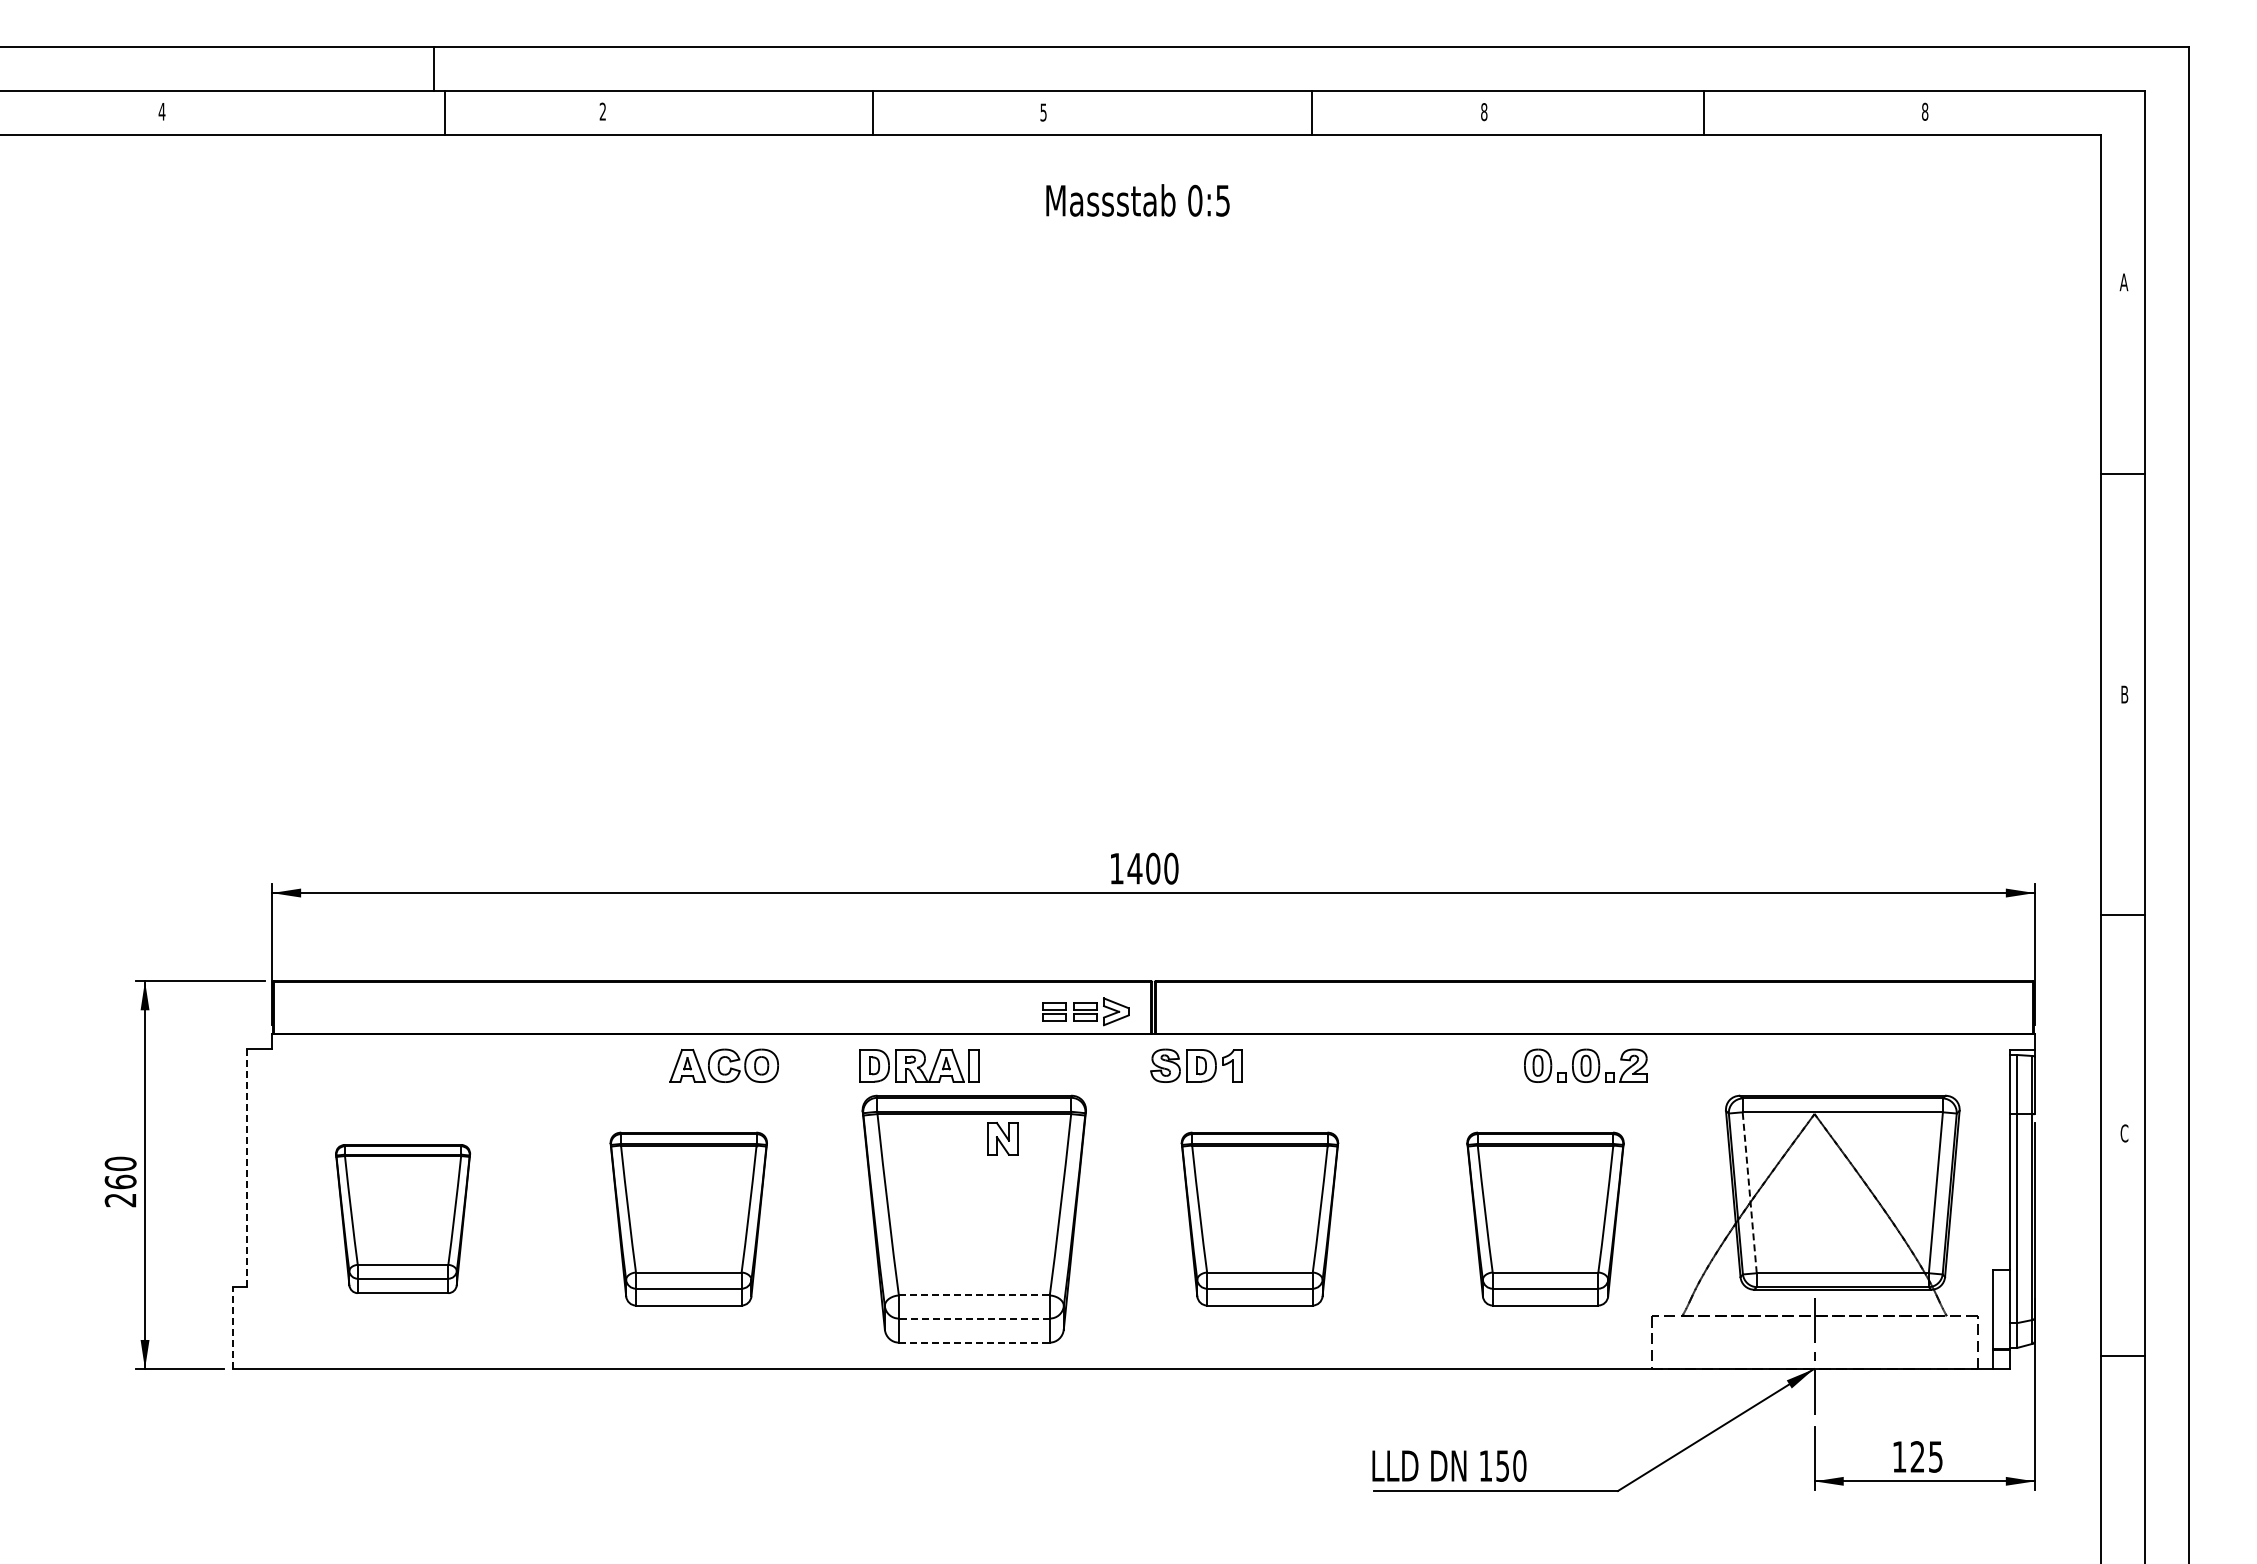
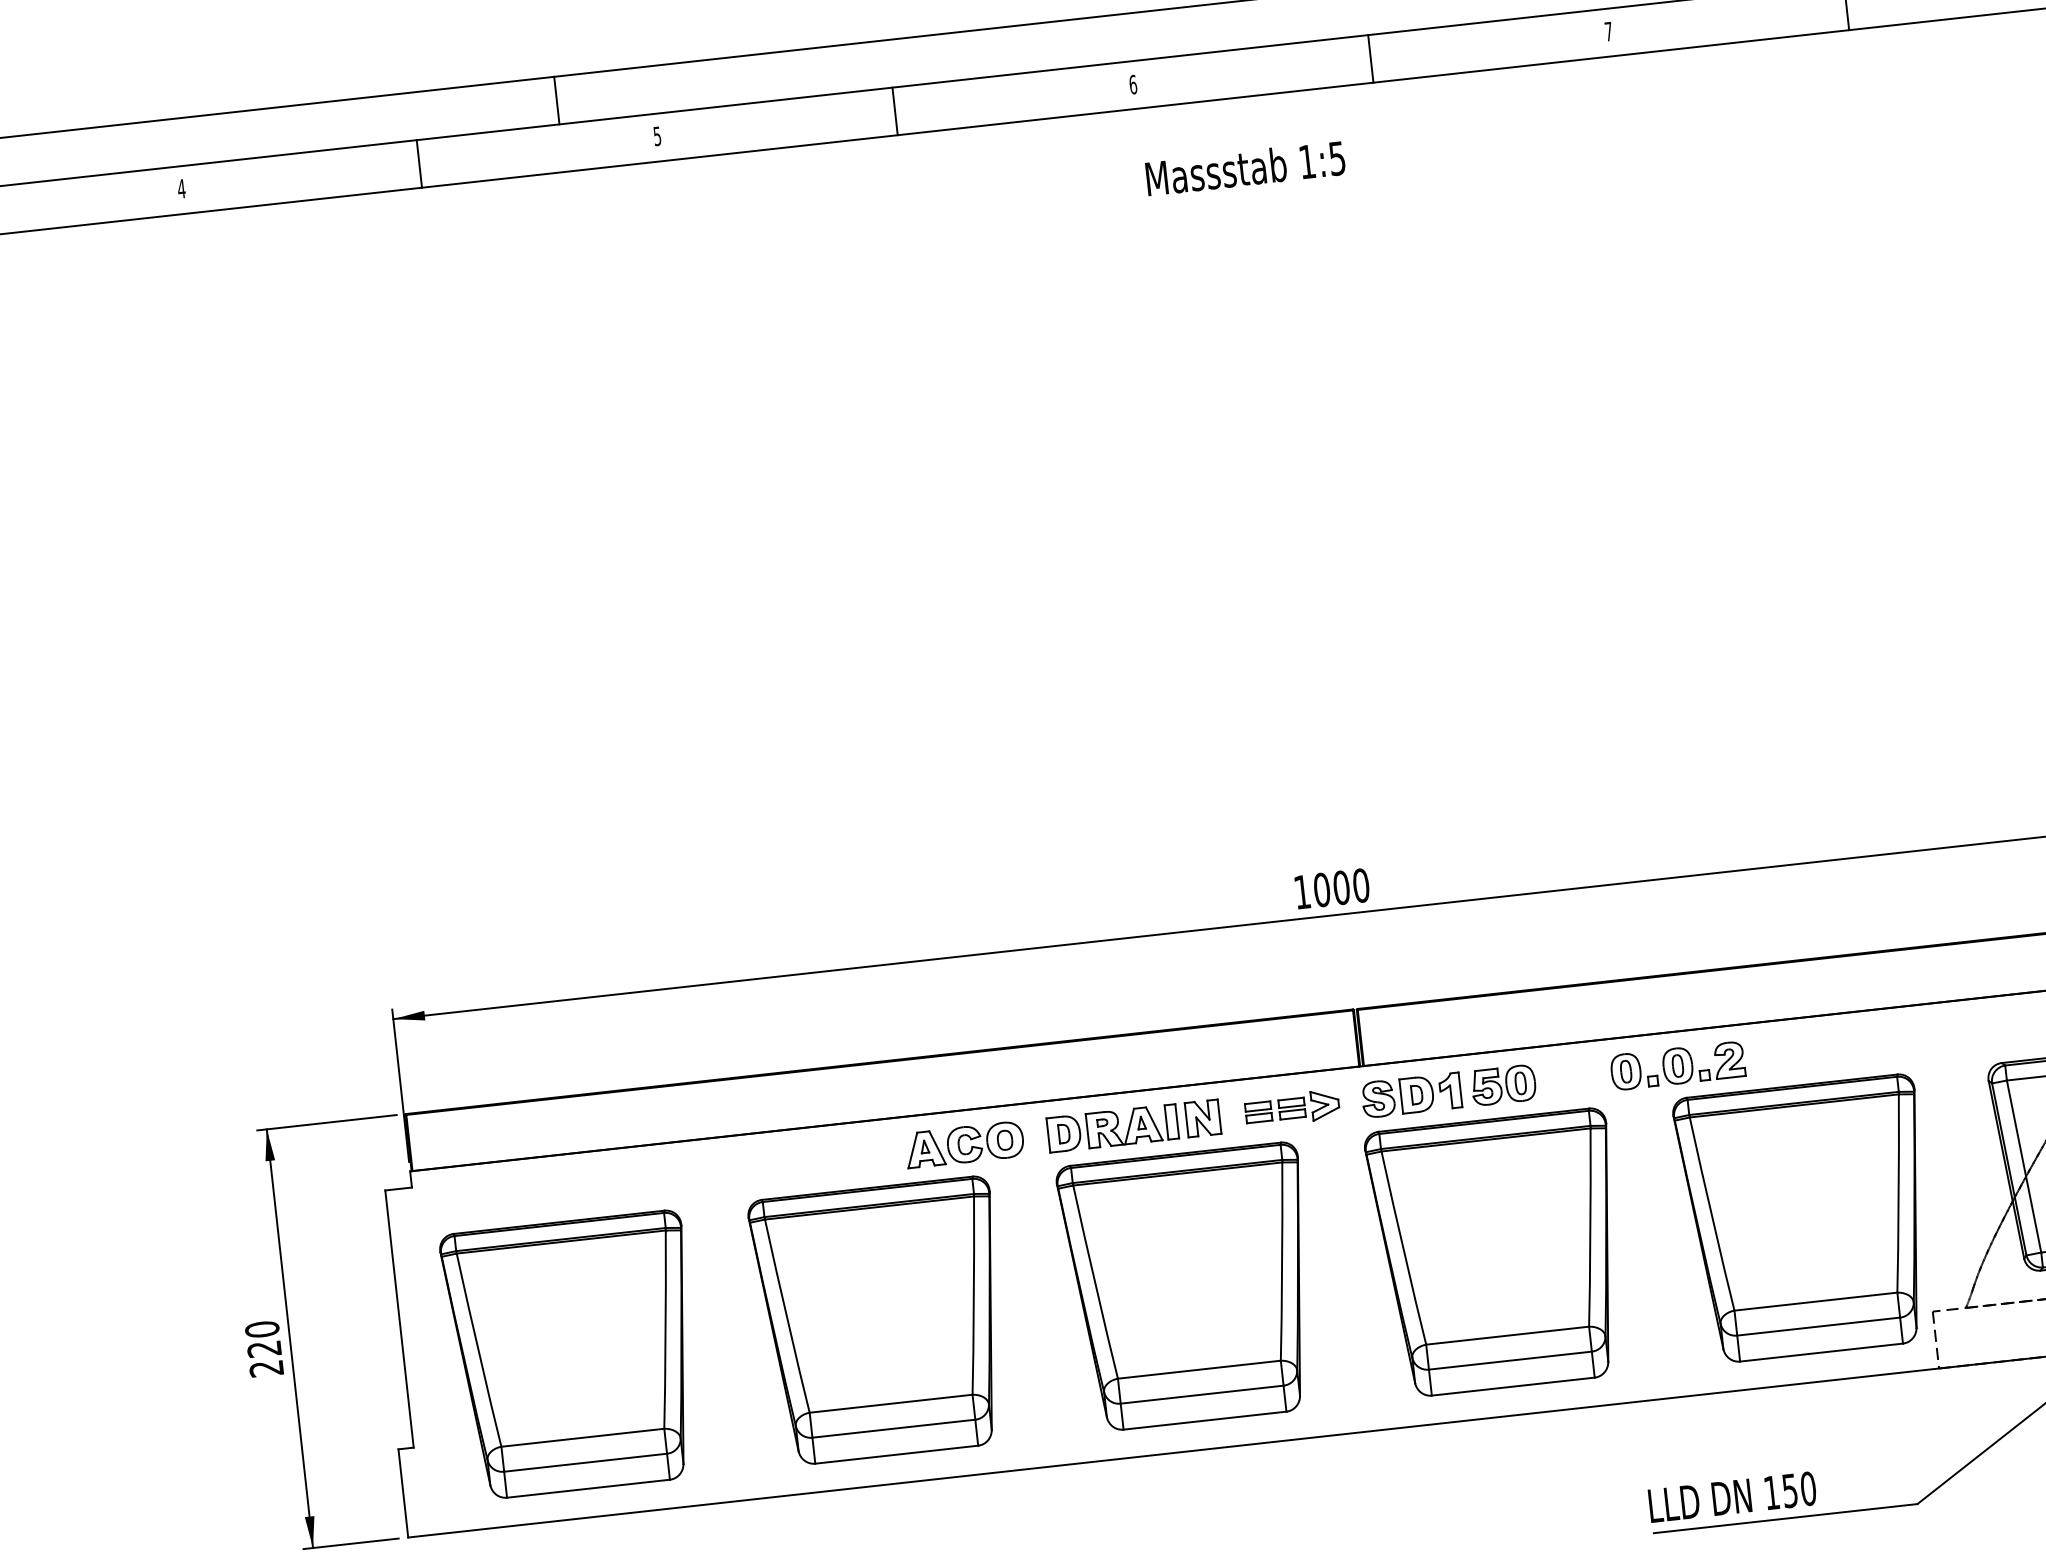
line: (434, 68) -> (556, 100), moved
text: (602, 111) -> (656, 136), 2 -> 5
line: (445, 112) -> (419, 163), moved
line: (872, 112) -> (894, 111), moved
text: (1043, 112) -> (1133, 84), 5 -> 6
line: (1311, 112) -> (1370, 58), moved
text: (1484, 112) -> (1609, 32), 8 -> 7
text: (1195, 200) -> (1307, 161), 0:5 -> 1:5
text: (1134, 868) -> (1321, 889), 1400 -> 1000
part: (1085, 1011) -> (1291, 1108), moved
part: (723, 1065) -> (963, 1144), moved
part: (1281, 1065) -> (1503, 1084), added
part: (1585, 1065) -> (1677, 1065), moved
part: (1002, 1138) -> (1202, 1118), moved
line: (247, 1167) -> (399, 1318), dashed -> solid
text: (120, 1181) -> (264, 1348), 260 -> 220
line: (1749, 1192) -> (2023, 1166), dashed -> solid
part: (402, 1218) -> (573, 1354), size x1.67
part: (688, 1218) -> (881, 1320), size x1.43
part: (1259, 1218) -> (1498, 1252), size x1.43
part: (1545, 1218) -> (1806, 1218), size x1.43
line: (974, 1295) -> (1199, 1369), dashed -> solid
line: (973, 1318) -> (1201, 1394), dashed -> solid
line: (233, 1328) -> (403, 1493), dashed -> solid
line: (974, 1342) -> (1205, 1420), dashed -> solid

